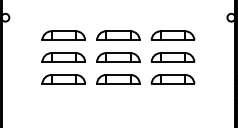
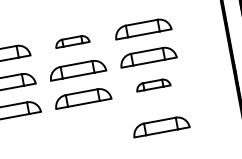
part: (118, 35) -> (72, 41), size x0.6
part: (172, 79) -> (152, 85), size x0.6
part: (172, 111) -> (160, 126), added

